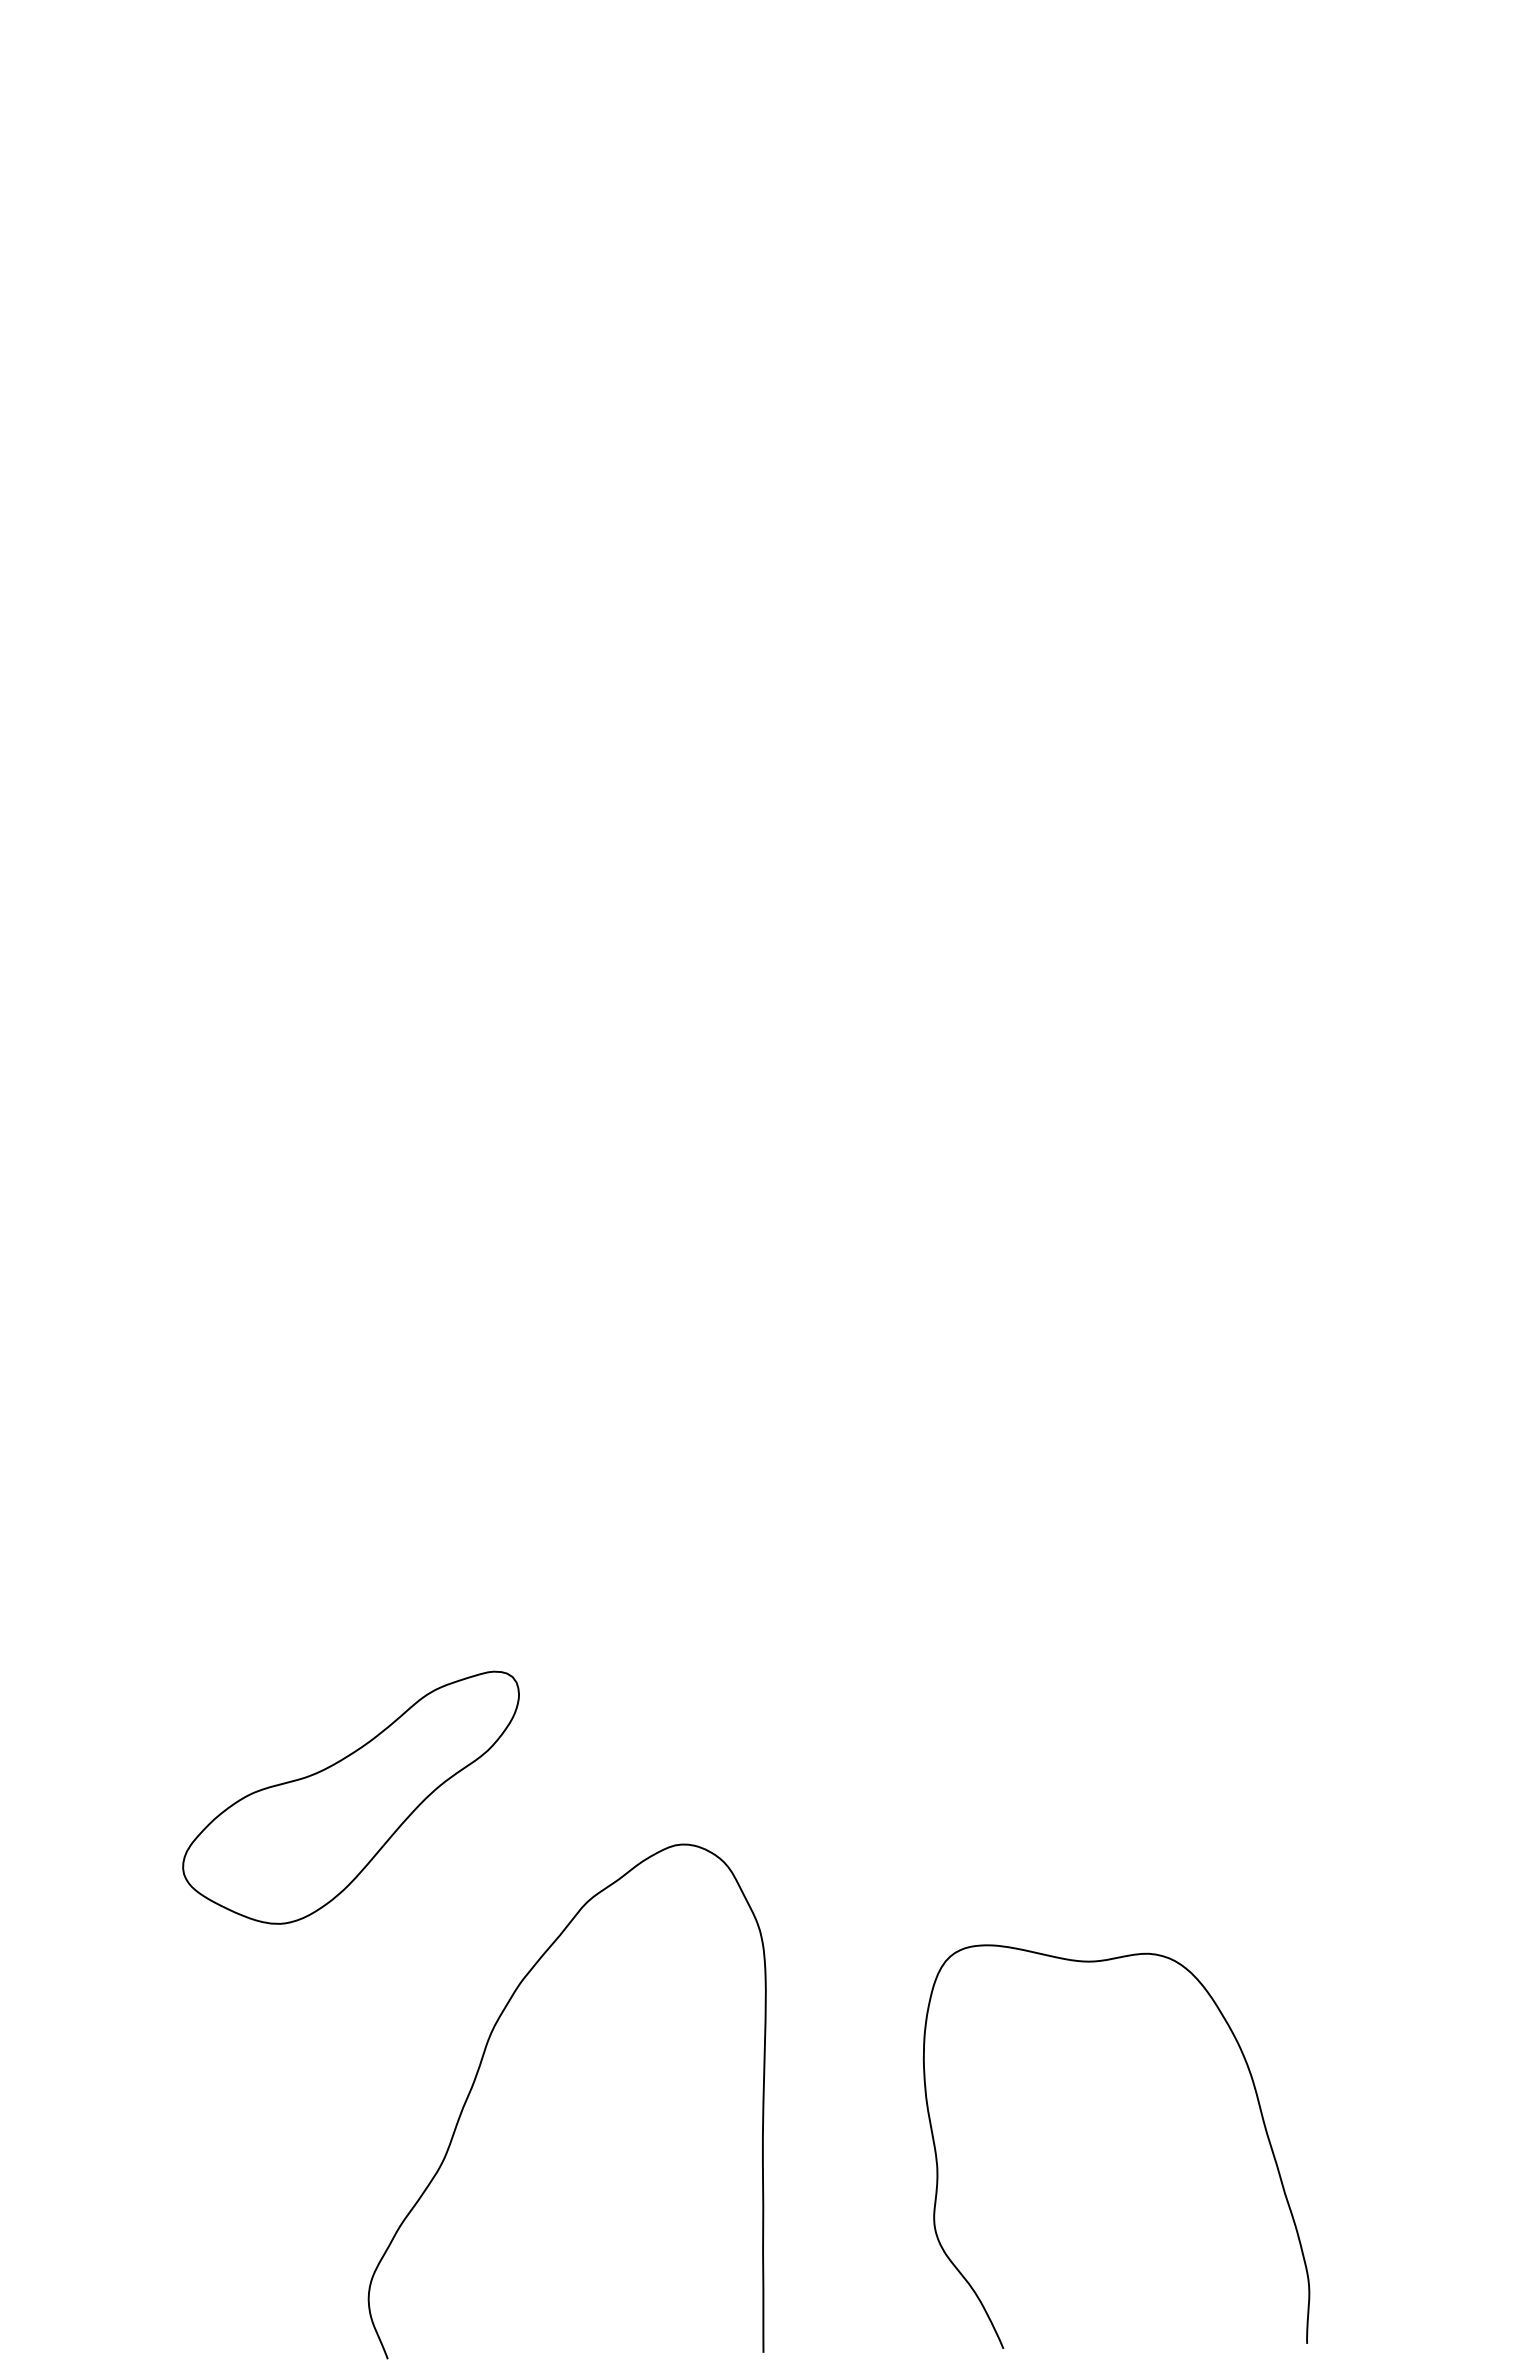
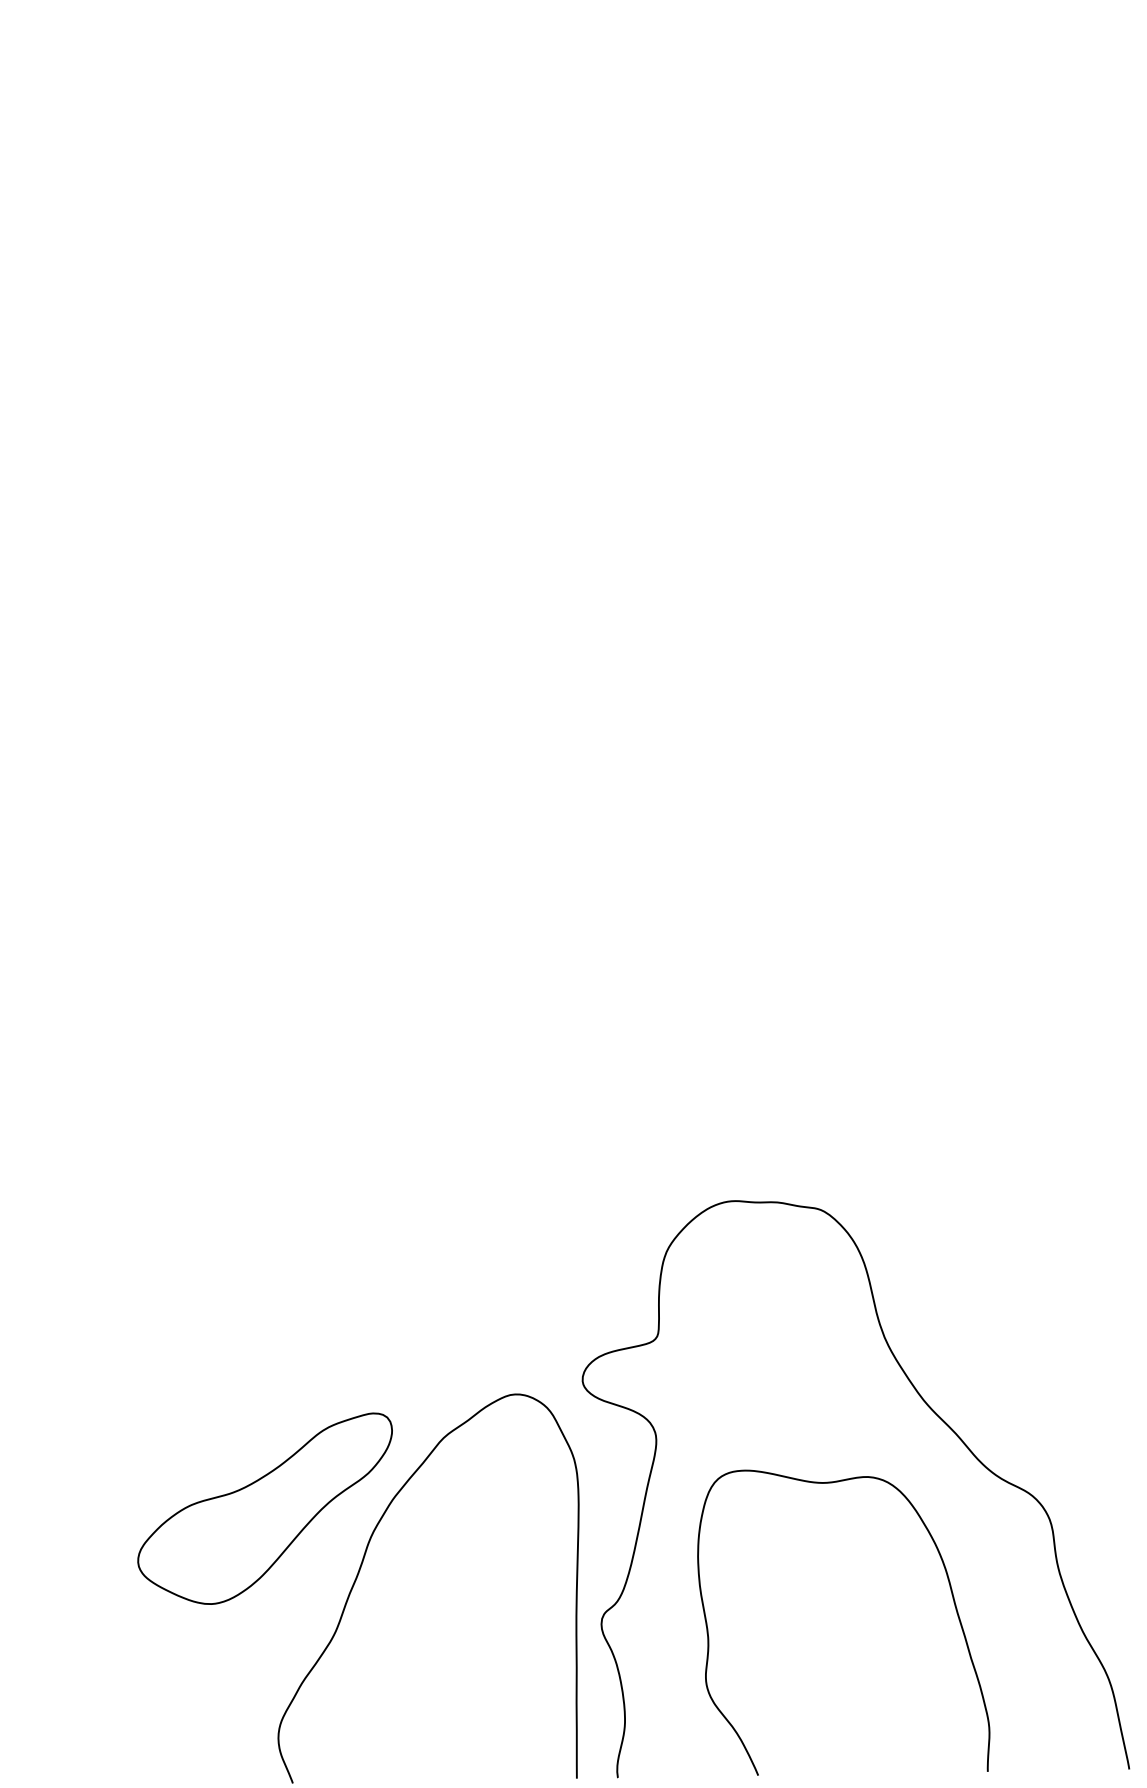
part: (350, 1797) -> (264, 1508), moved
curve: (1234, 1867) -> (932, 1411), added

